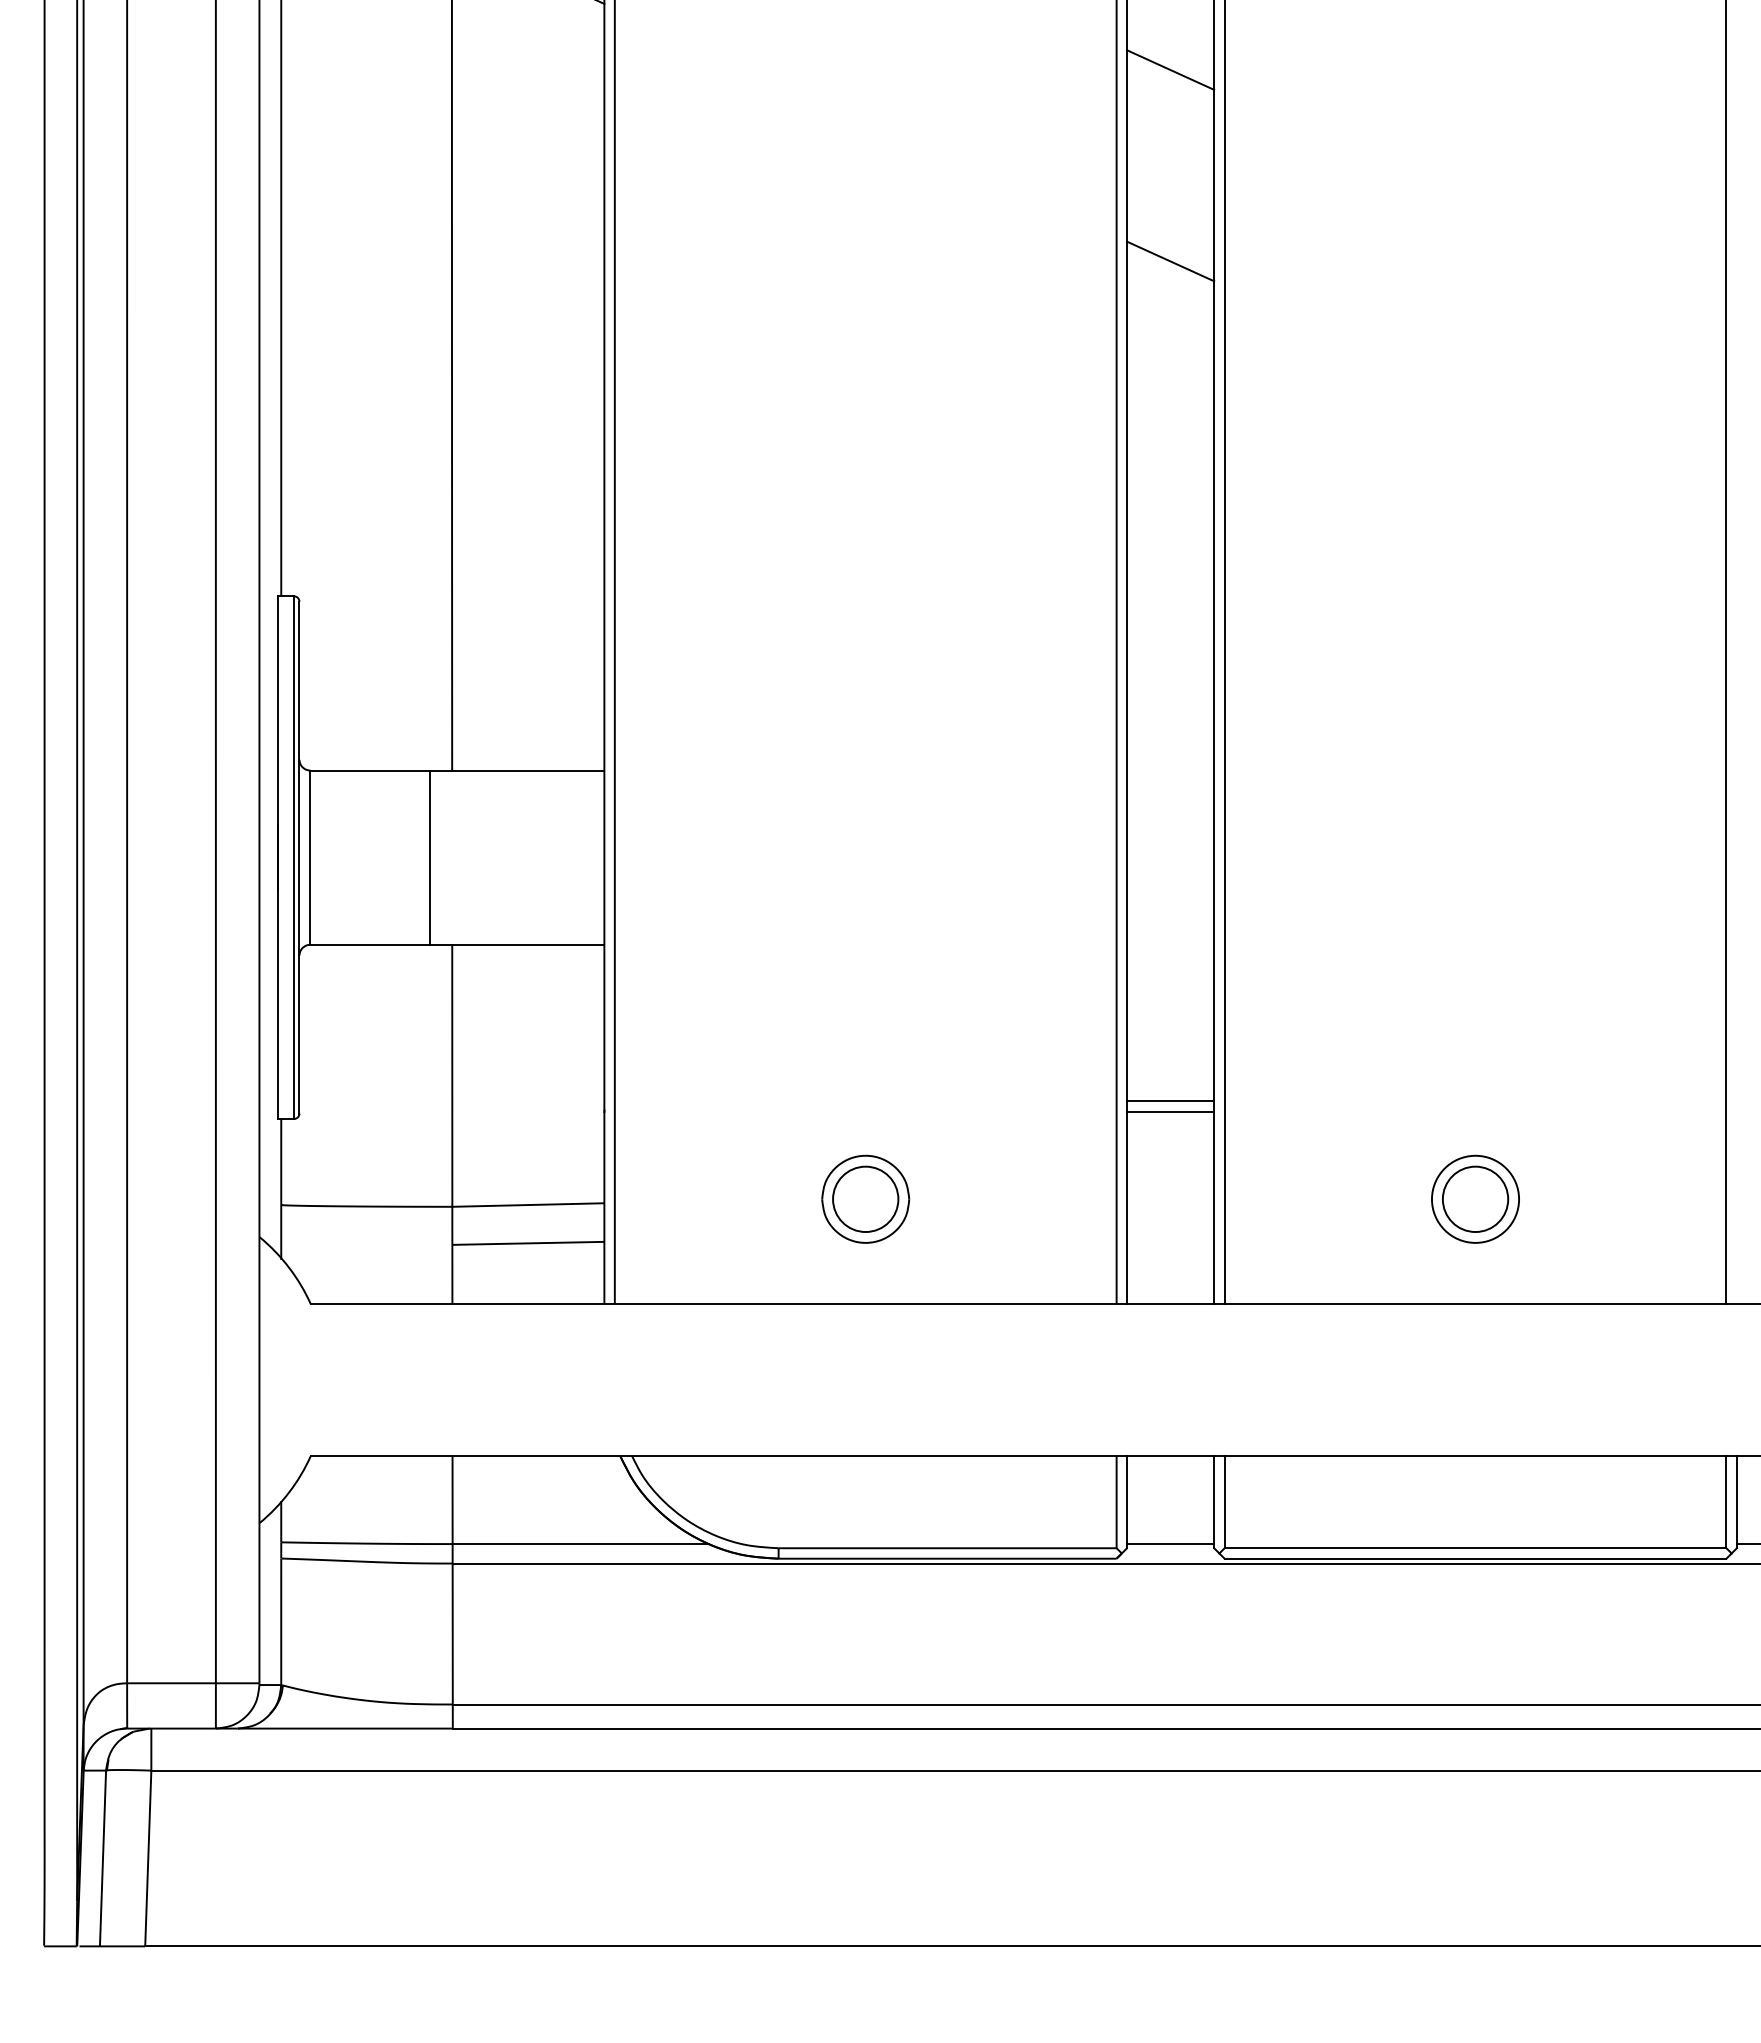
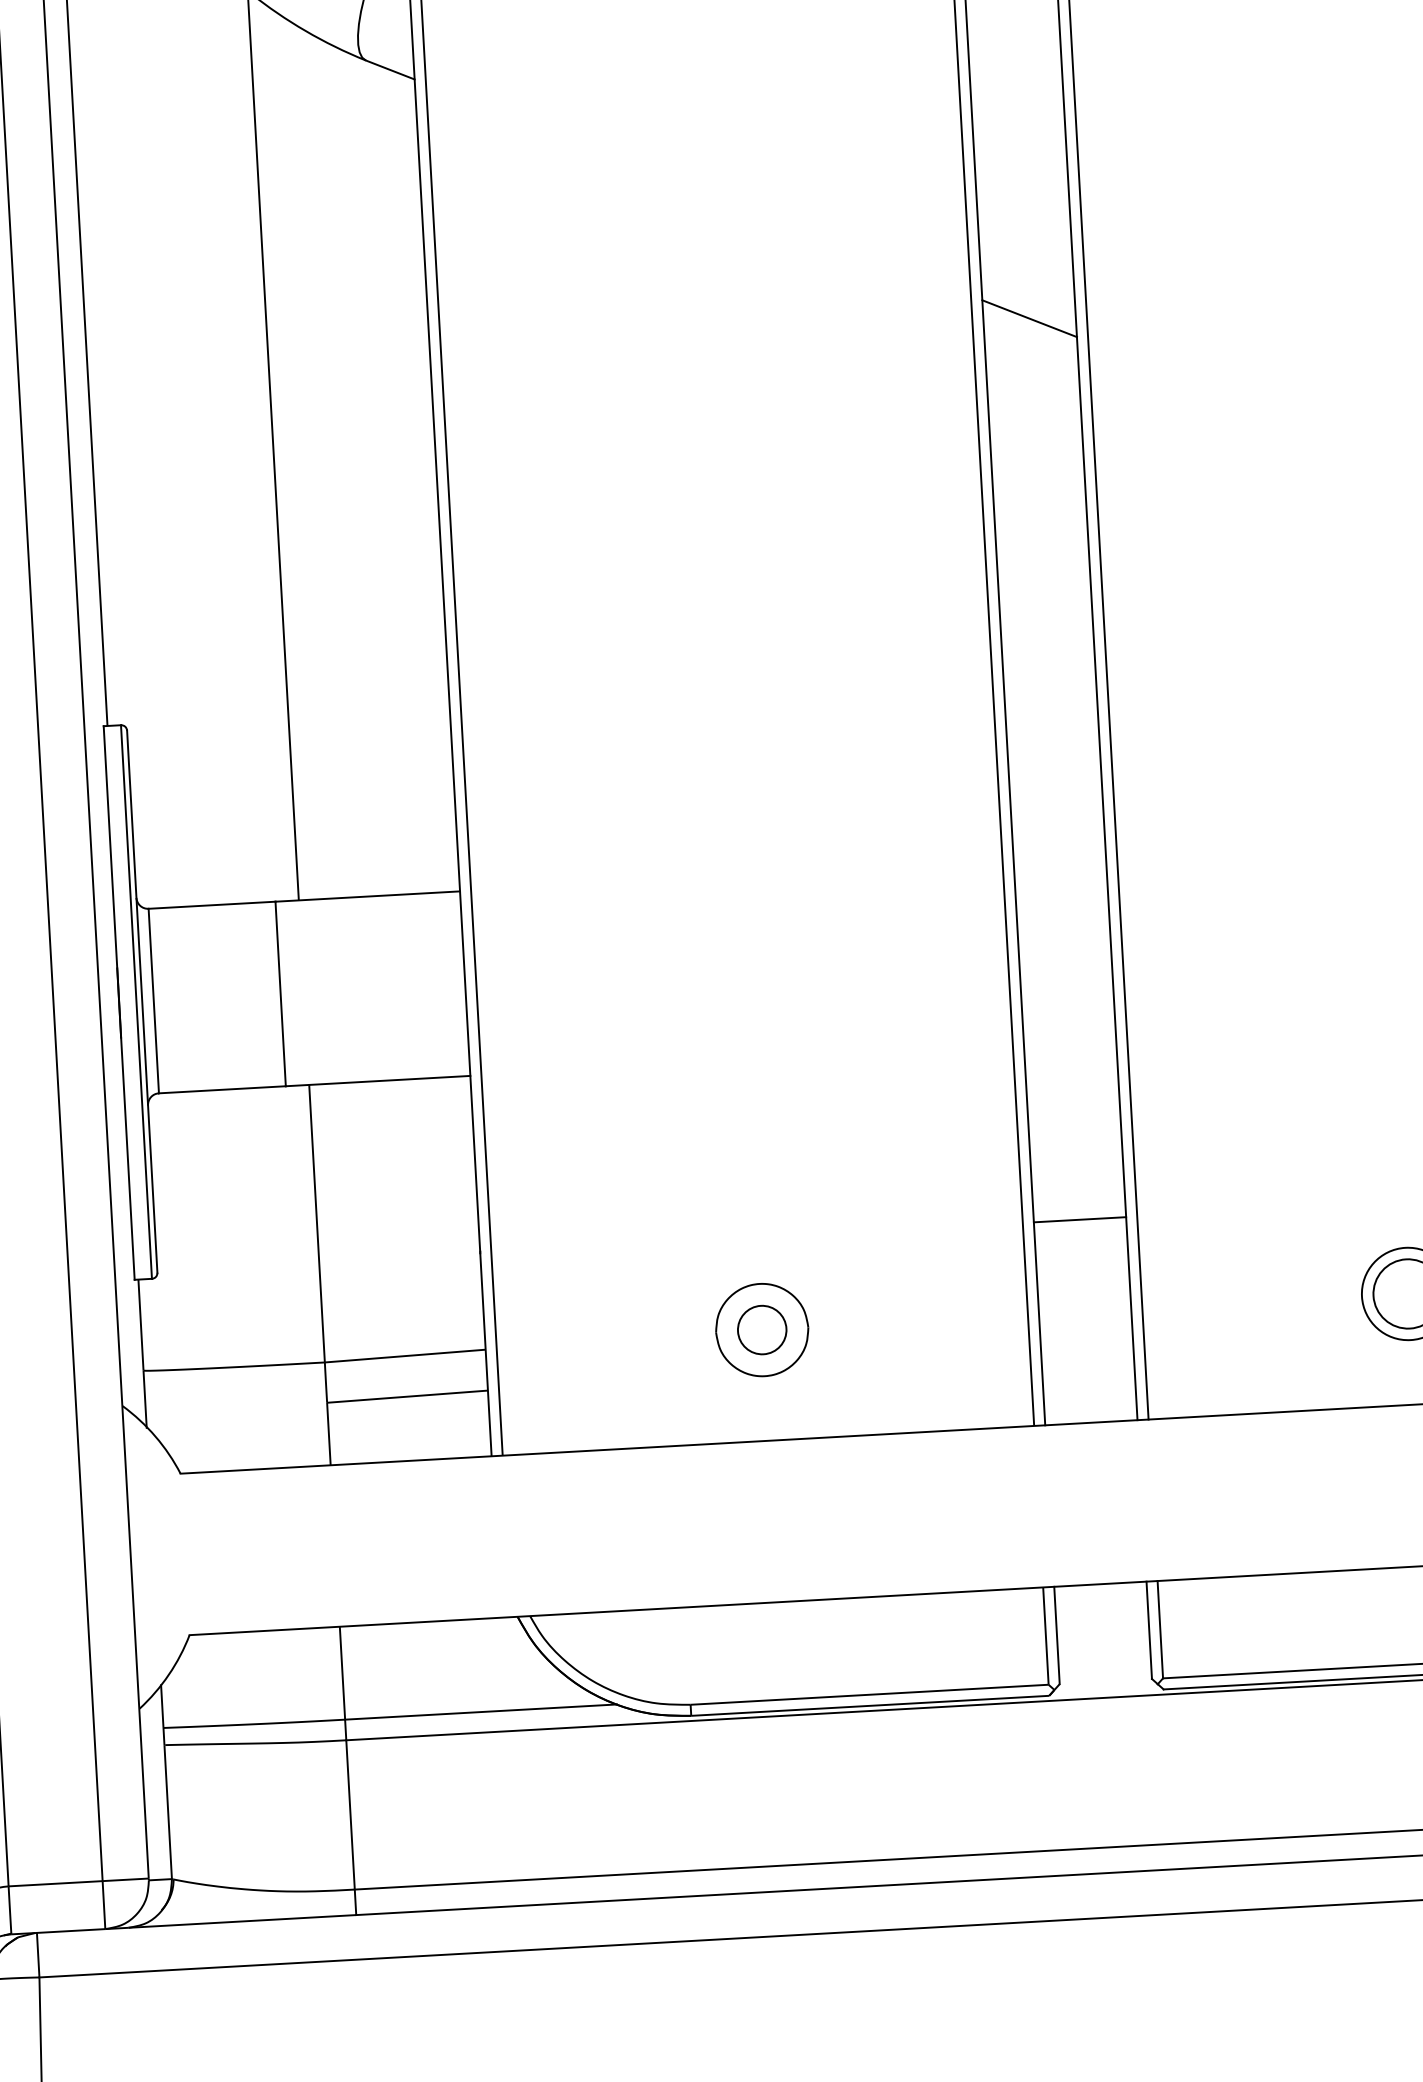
line: (1170, 69) -> (1018, 115), removed
line: (1170, 1101) -> (1079, 1208), removed
circle: (865, 1199) -> (762, 1330), size x0.7
line: (1170, 1544) -> (1105, 1677), removed

